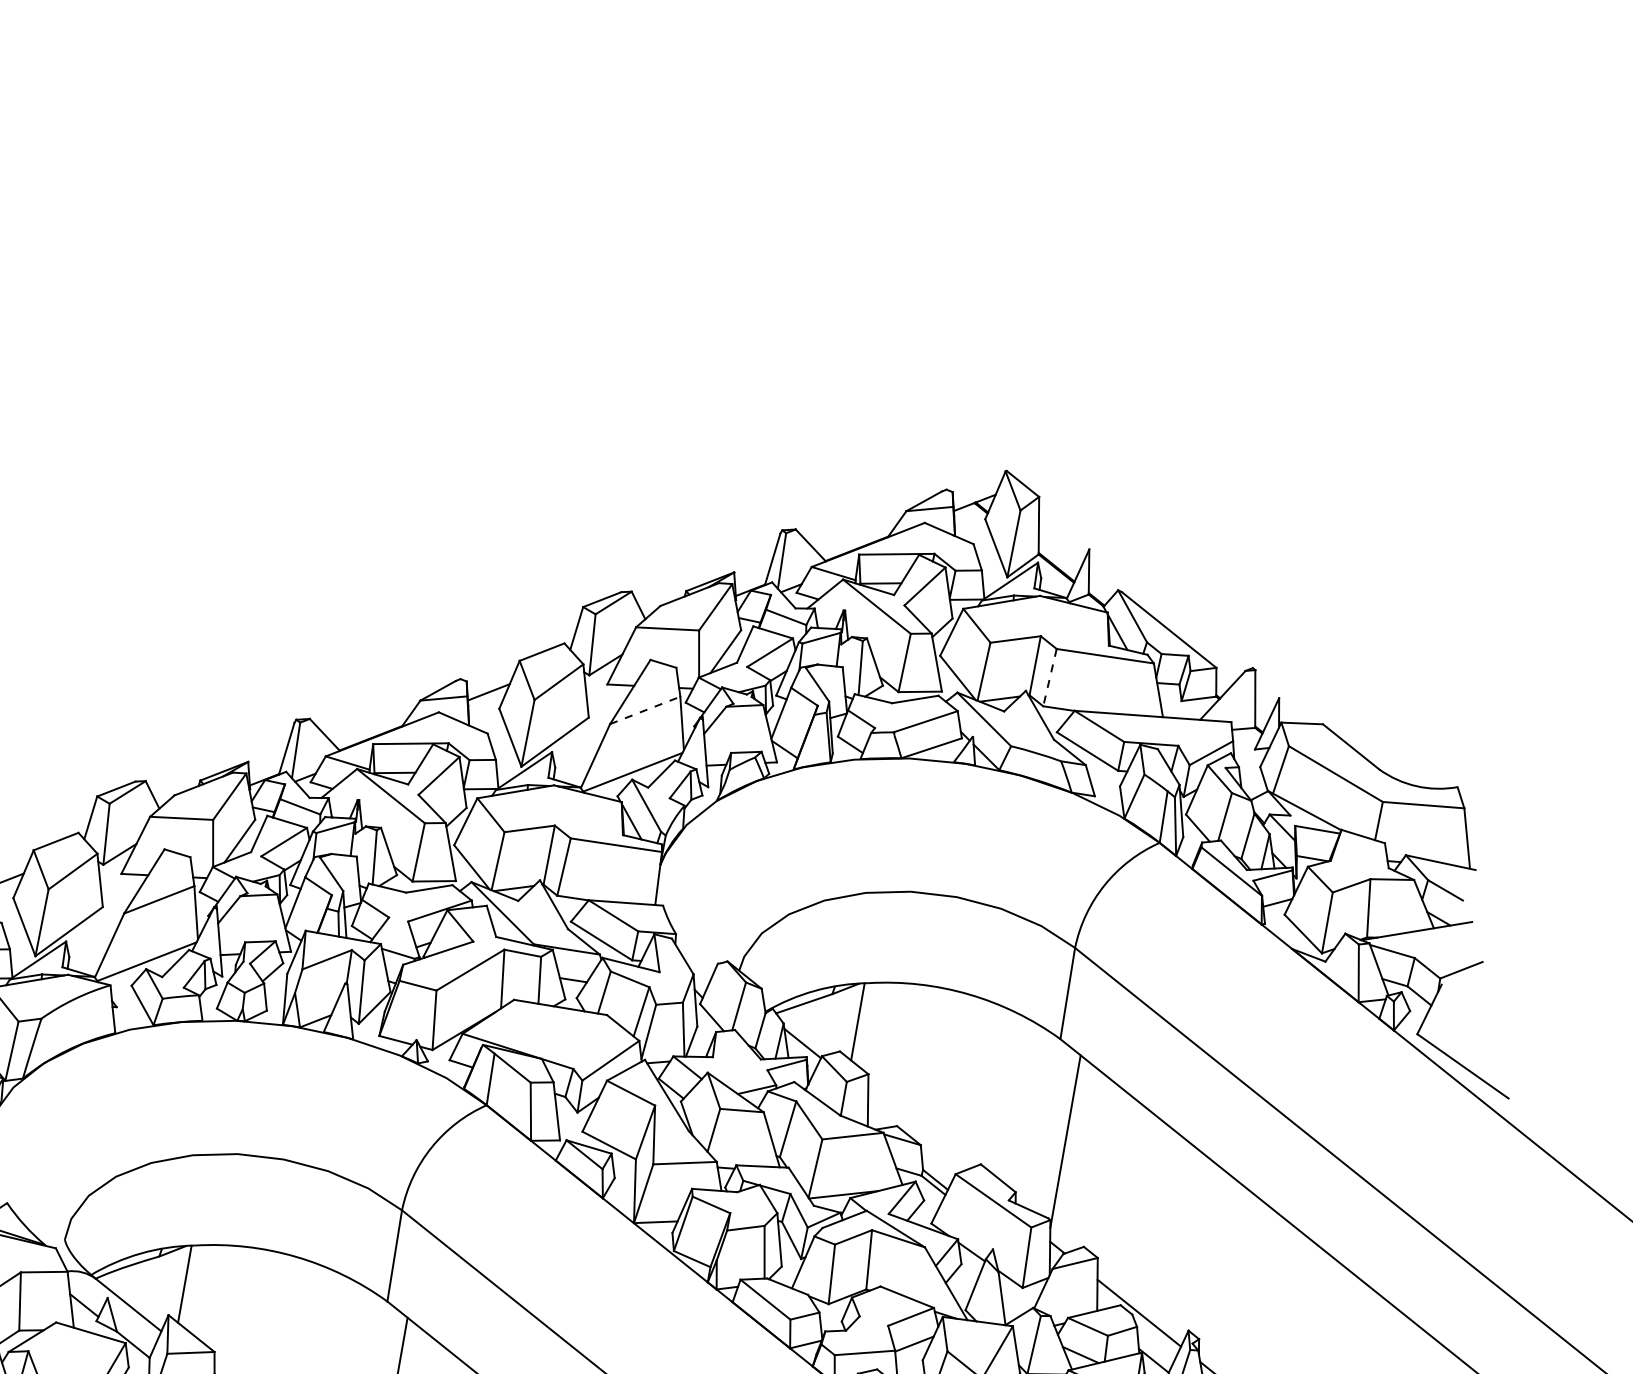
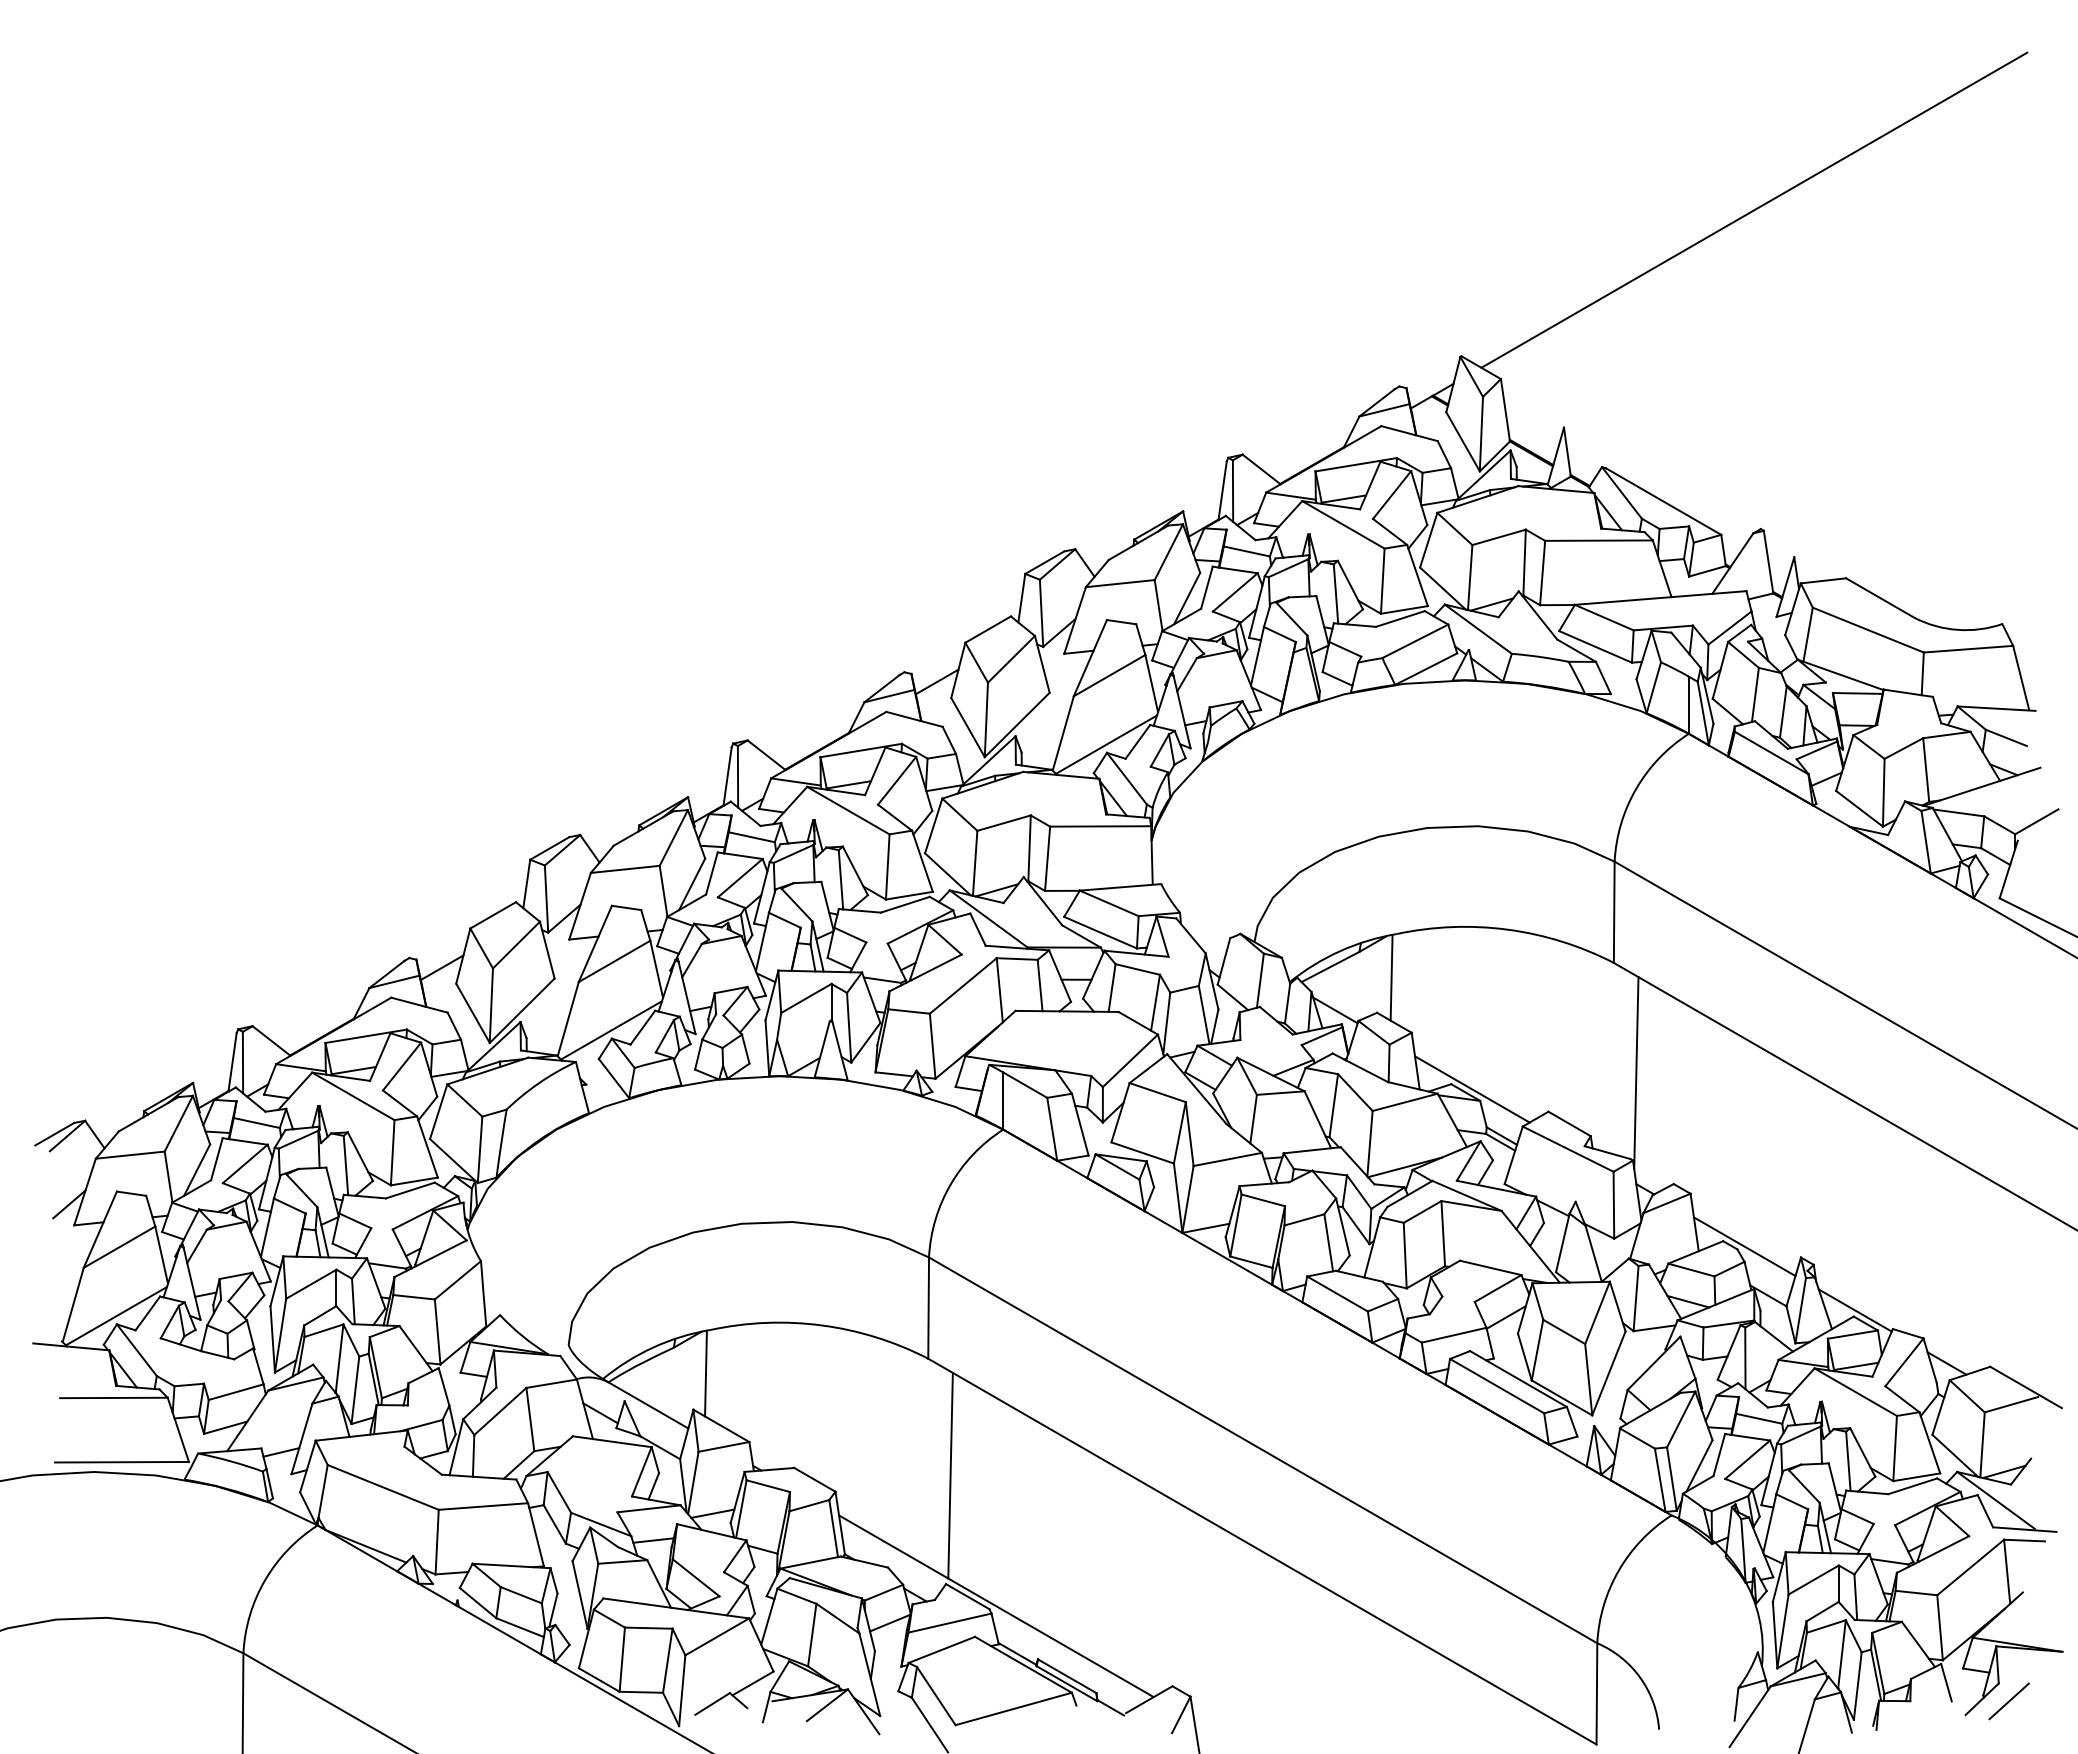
line: (1291, 378) -> (1754, 209), added
line: (1049, 678) -> (1542, 573), dashed -> solid
line: (646, 710) -> (1110, 675), dashed -> solid
line: (915, 1133) -> (1472, 1089), added

